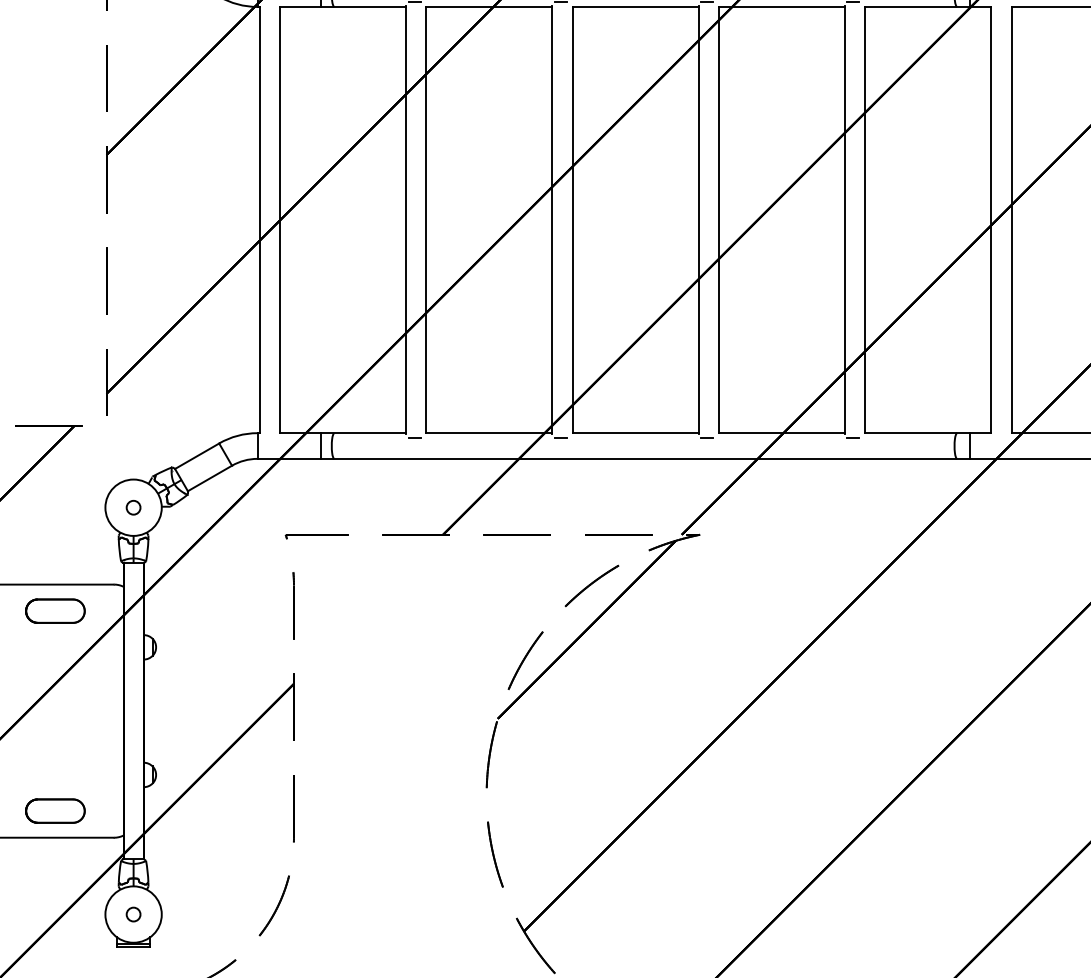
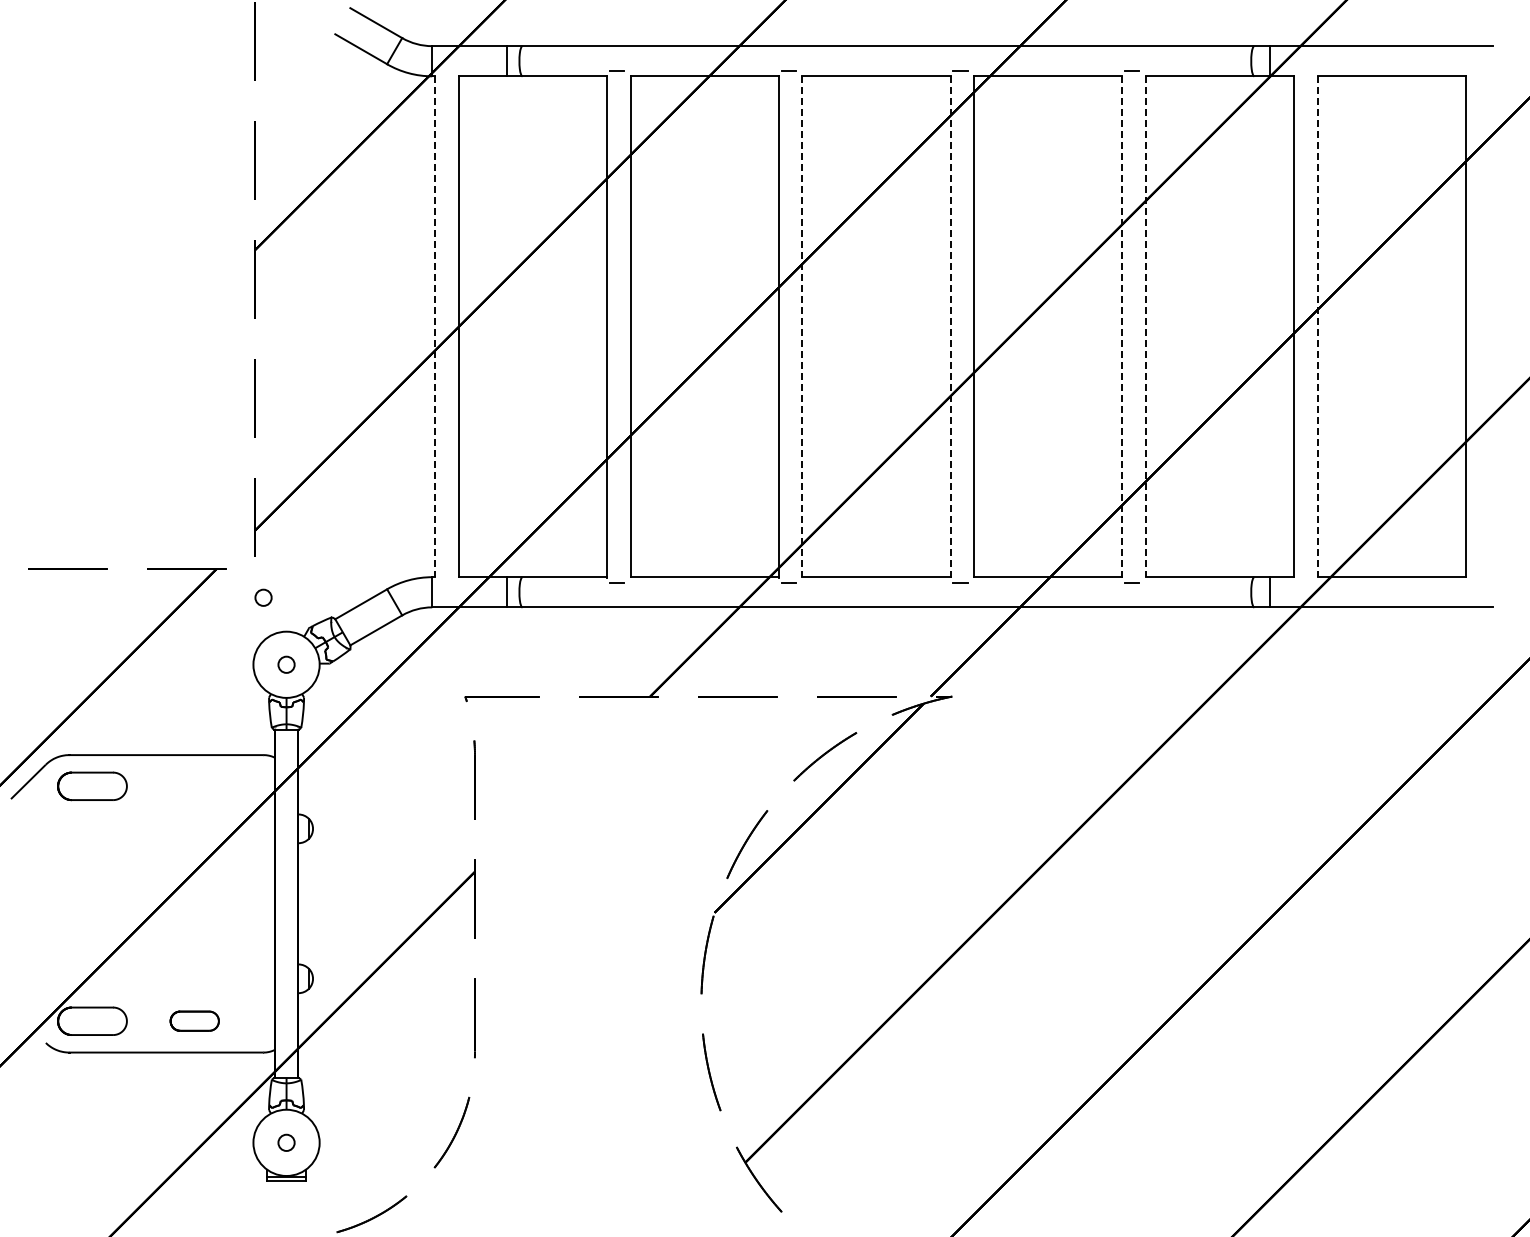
line: (260, 220) -> (435, 327), solid -> dashed
line: (572, 220) -> (802, 327), solid -> dashed
line: (698, 220) -> (950, 327), solid -> dashed
line: (844, 220) -> (1122, 327), solid -> dashed
line: (865, 220) -> (1146, 327), solid -> dashed
line: (1011, 220) -> (1318, 327), solid -> dashed
circle: (113, 450) -> (263, 597), added
part: (55, 611) -> (194, 786), removed
part: (55, 810) -> (194, 1020), size x0.7

